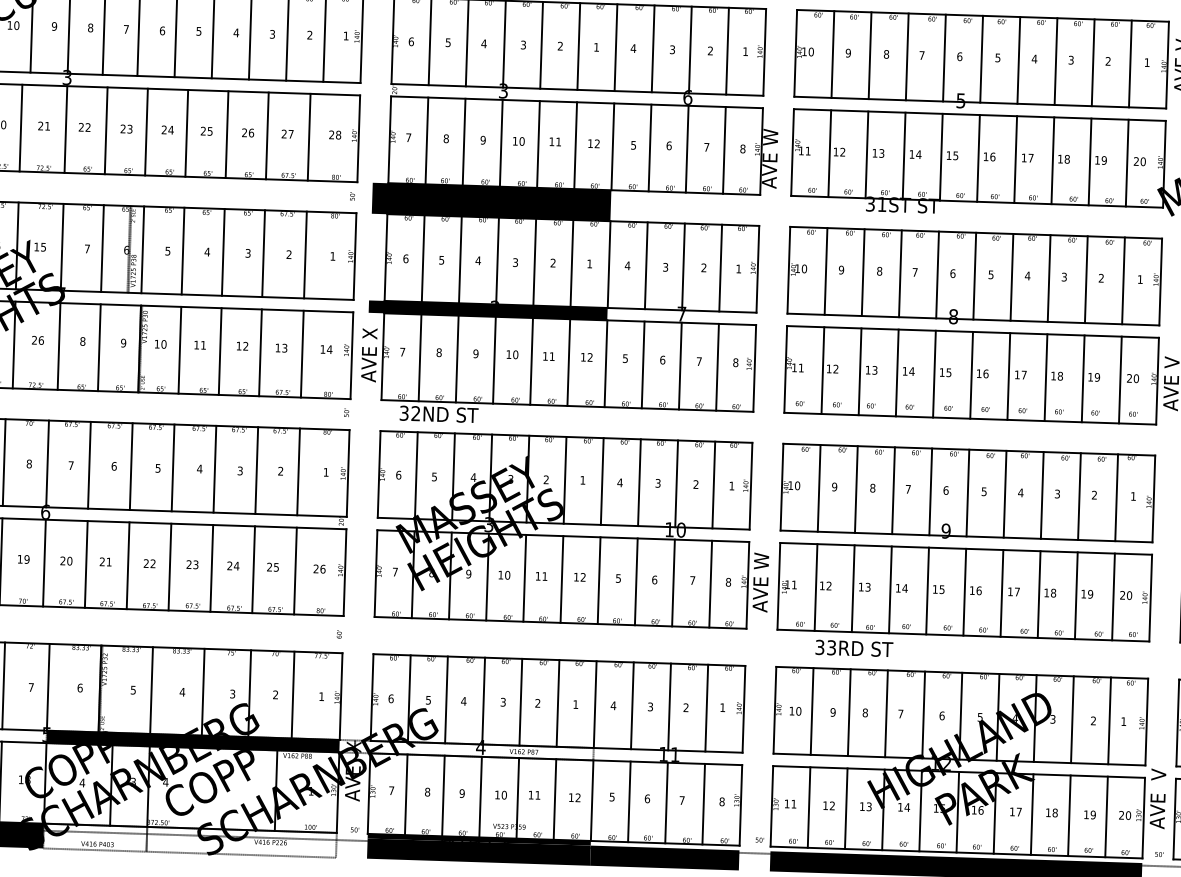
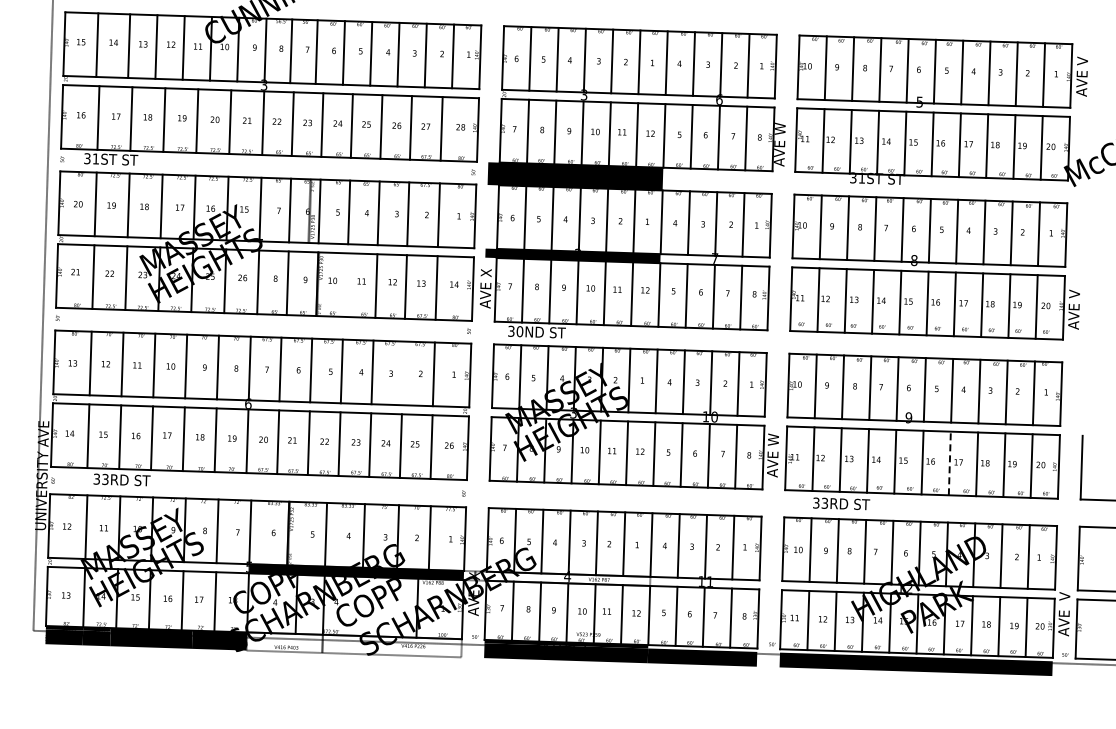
line: (179, 349) -> (346, 284), removed
text: (415, 413) -> (519, 331), 32ND -> 30ND
line: (257, 470) -> (403, 373), removed
line: (1001, 593) -> (949, 463), solid -> dashed

